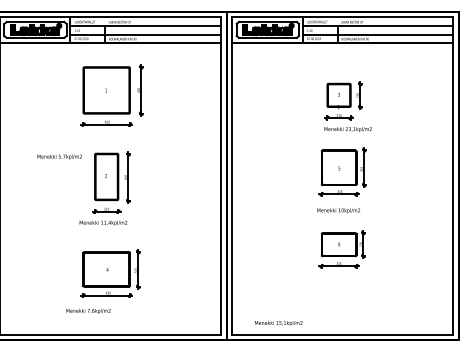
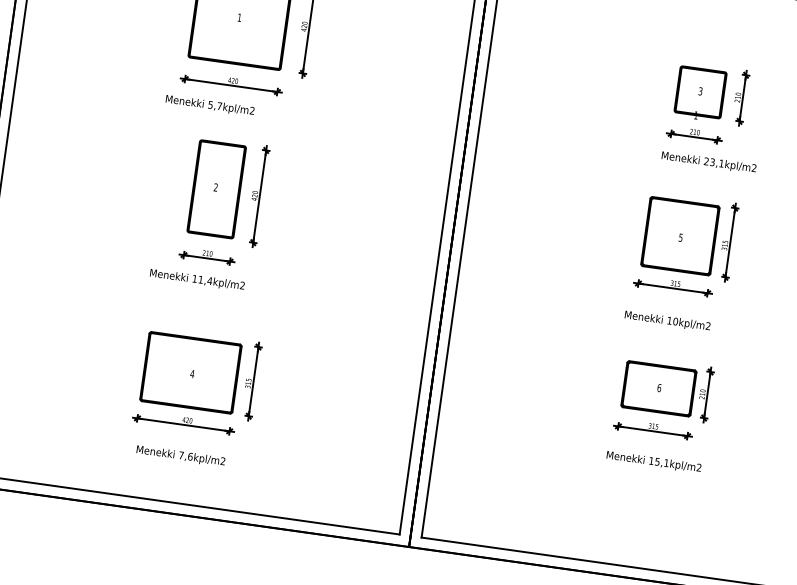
text: (59, 156) -> (209, 104), moved
text: (88, 311) -> (180, 456), moved
text: (278, 323) -> (653, 462), moved

